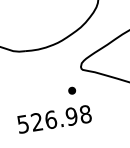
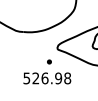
text: (54, 119) -> (47, 78), moved

